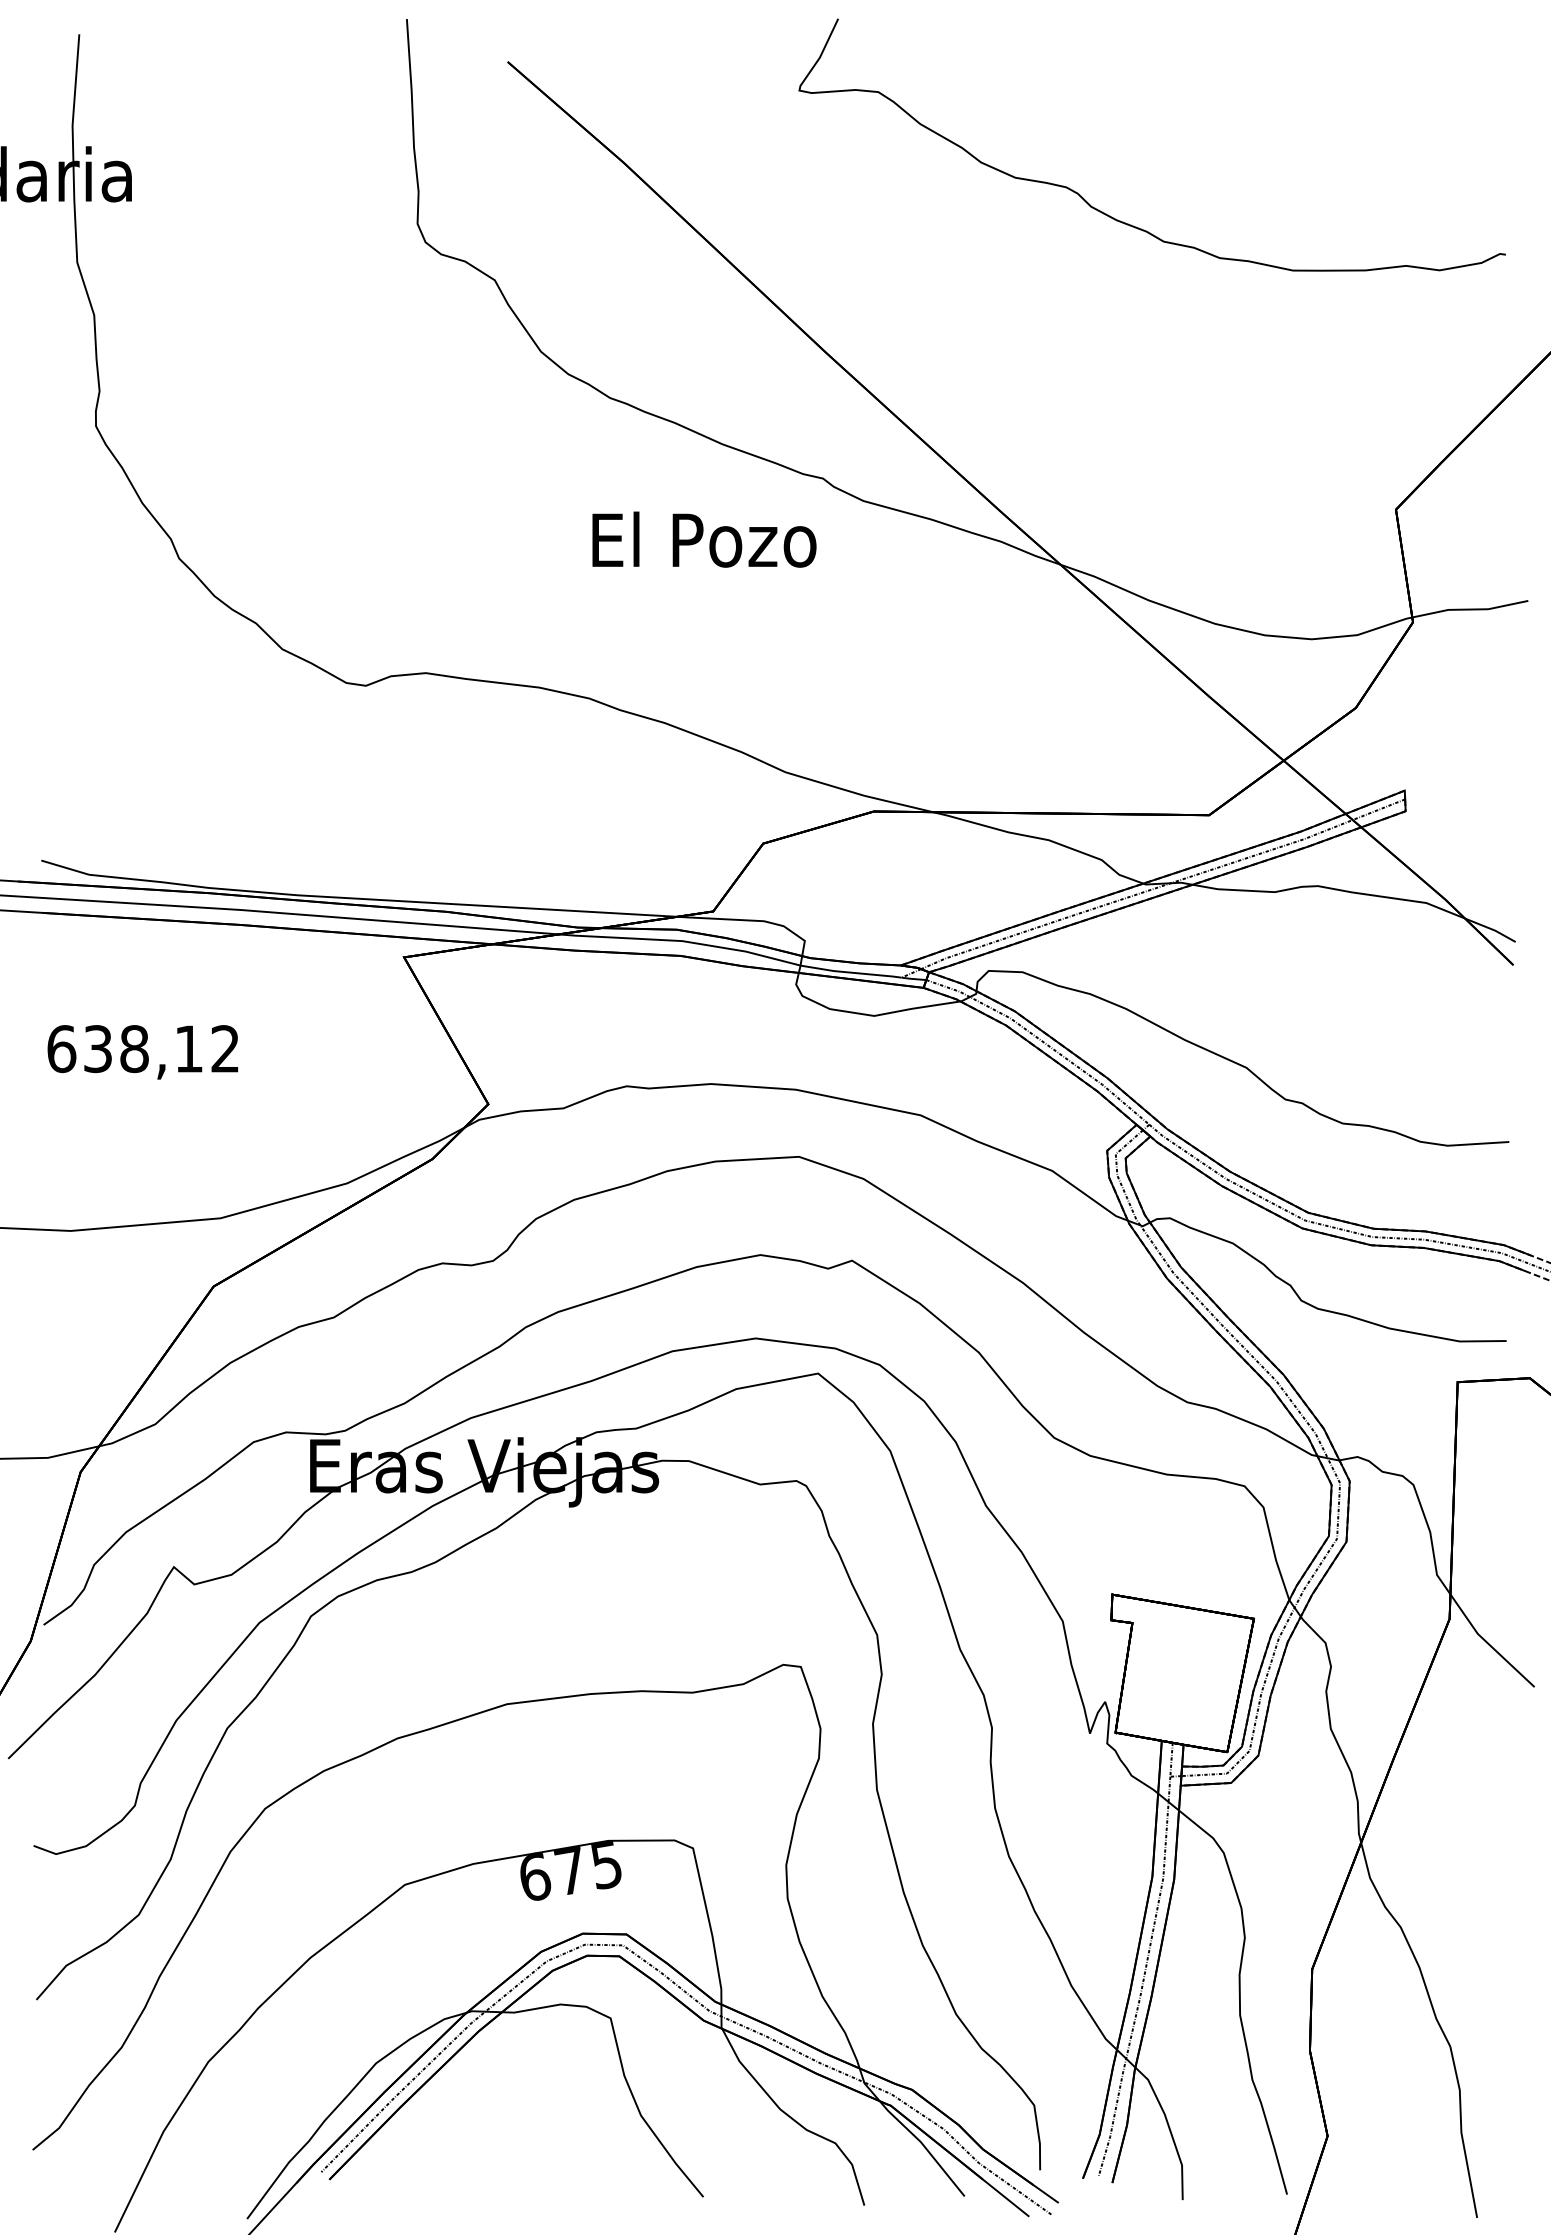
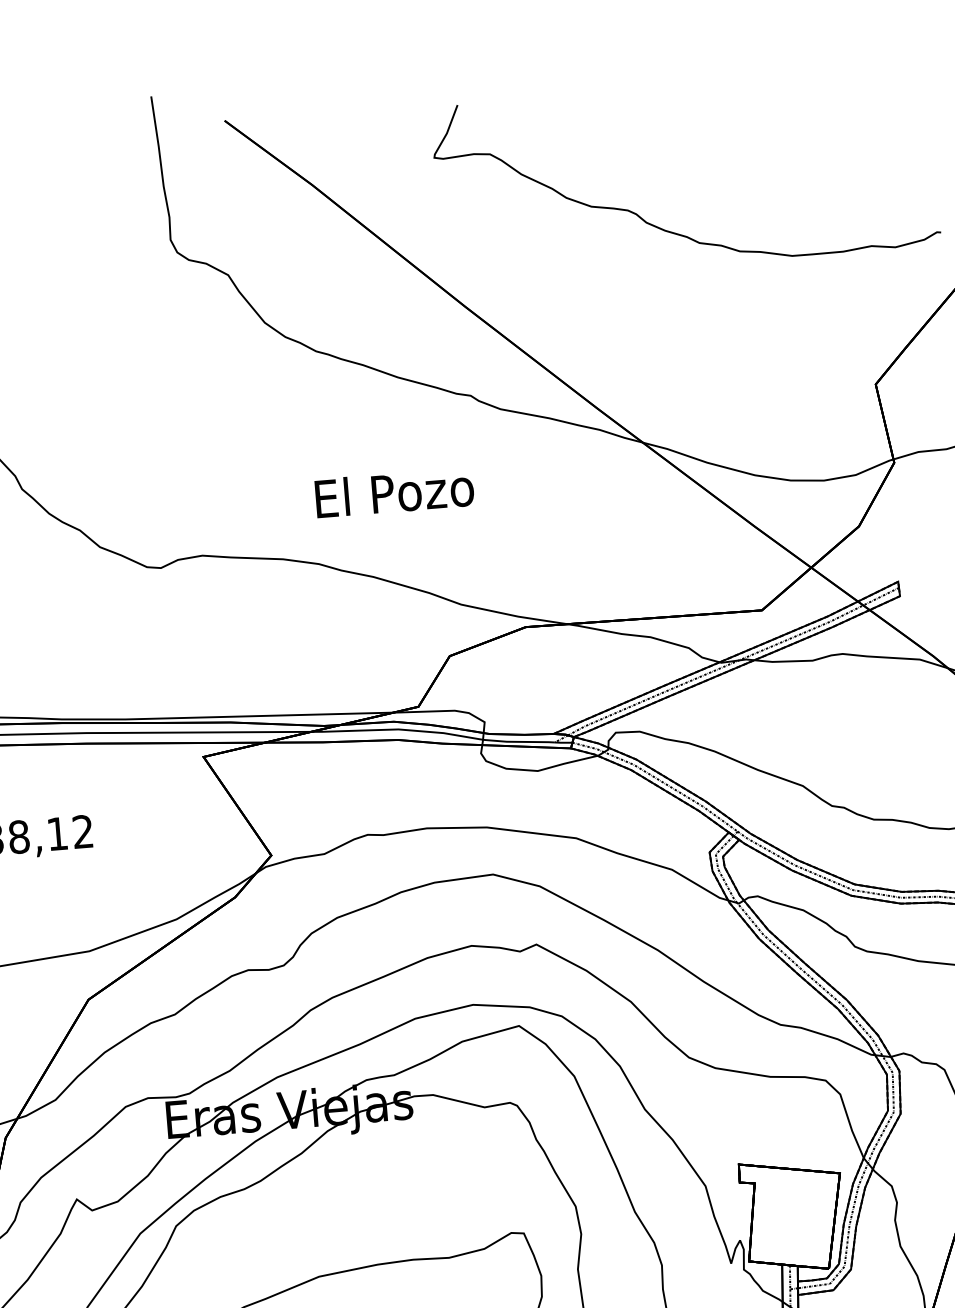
curve: (1123, 221) -> (670, 231), moved
text: (704, 539) -> (394, 492), moved

